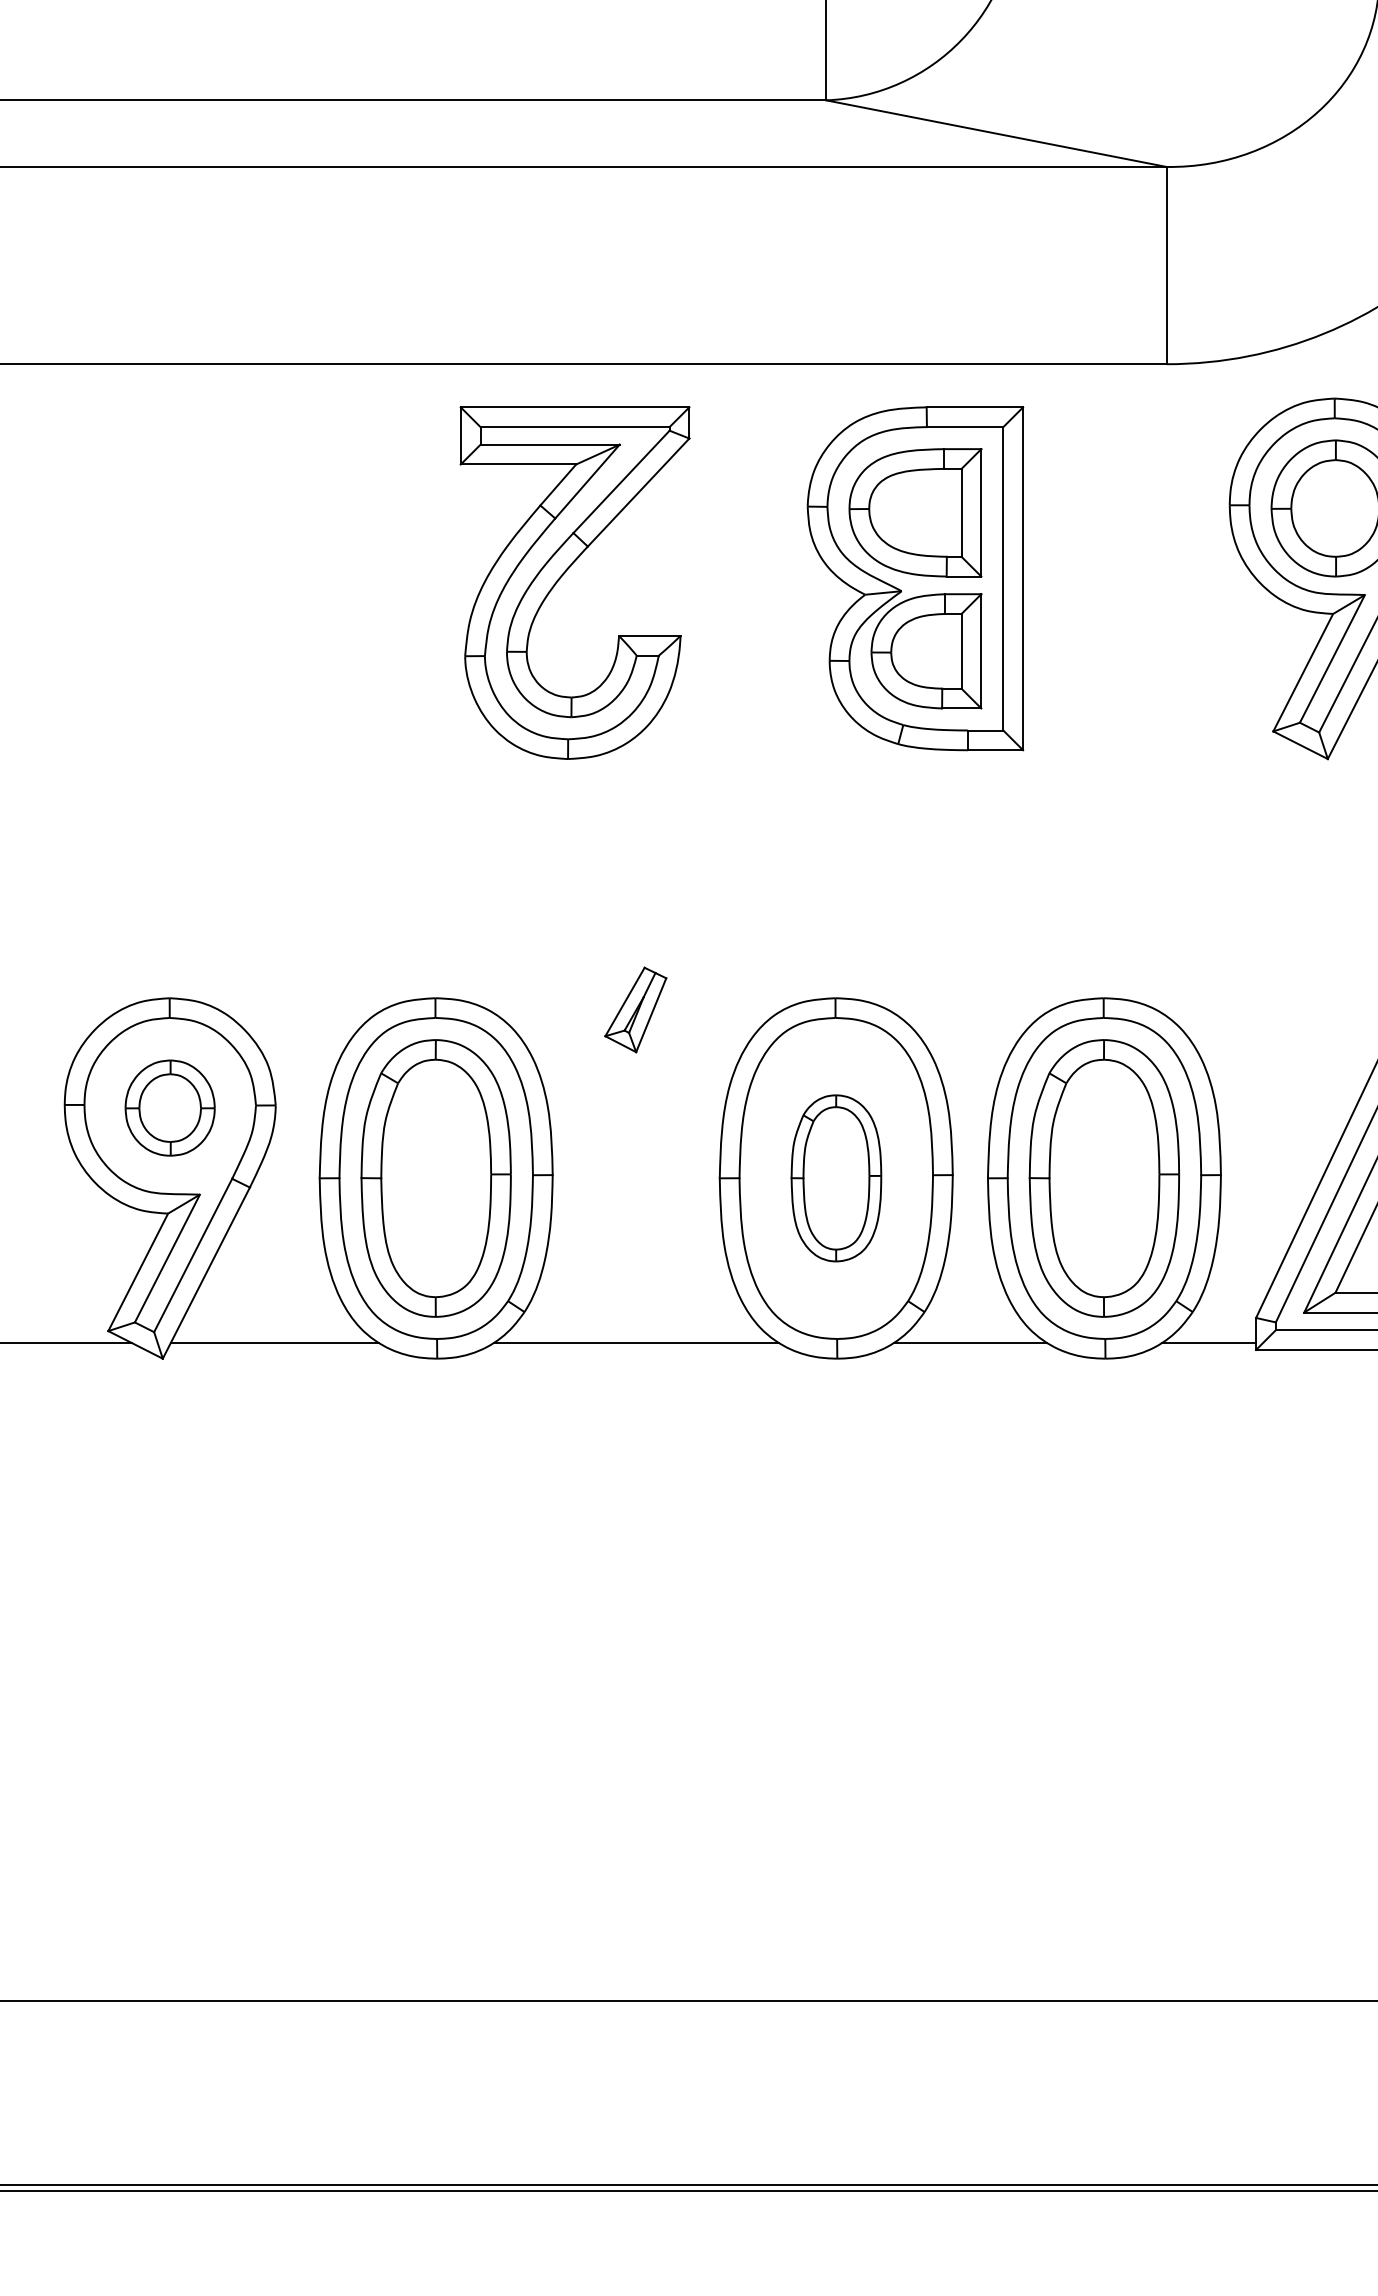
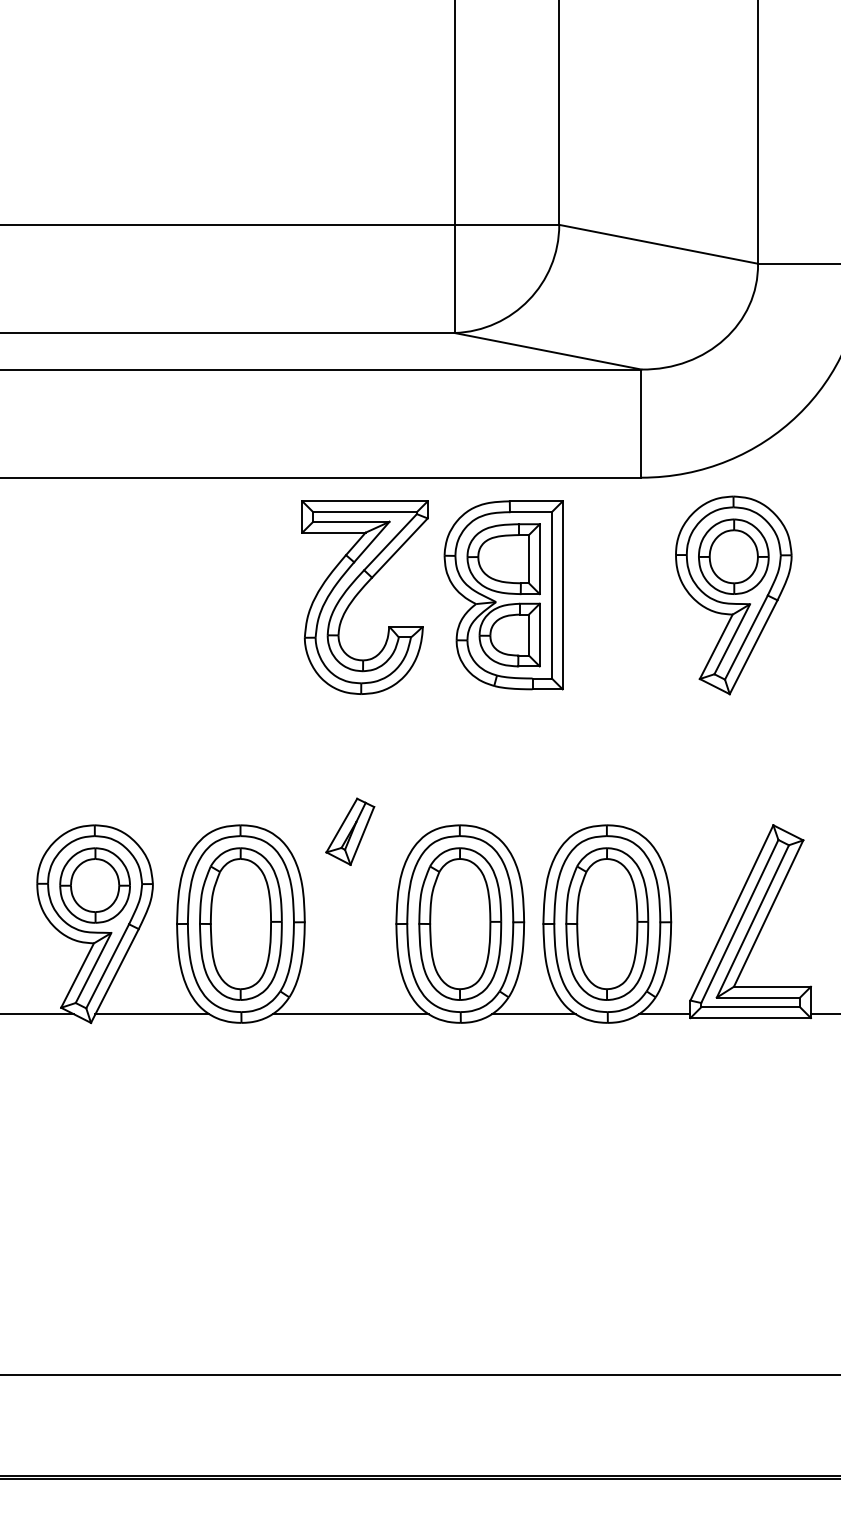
part: (566, 573) -> (360, 592), moved
part: (636, 1009) -> (350, 831), size x1.43
part: (169, 1108) -> (94, 885), size x1.43
part: (836, 1177) -> (460, 923), size x1.67

